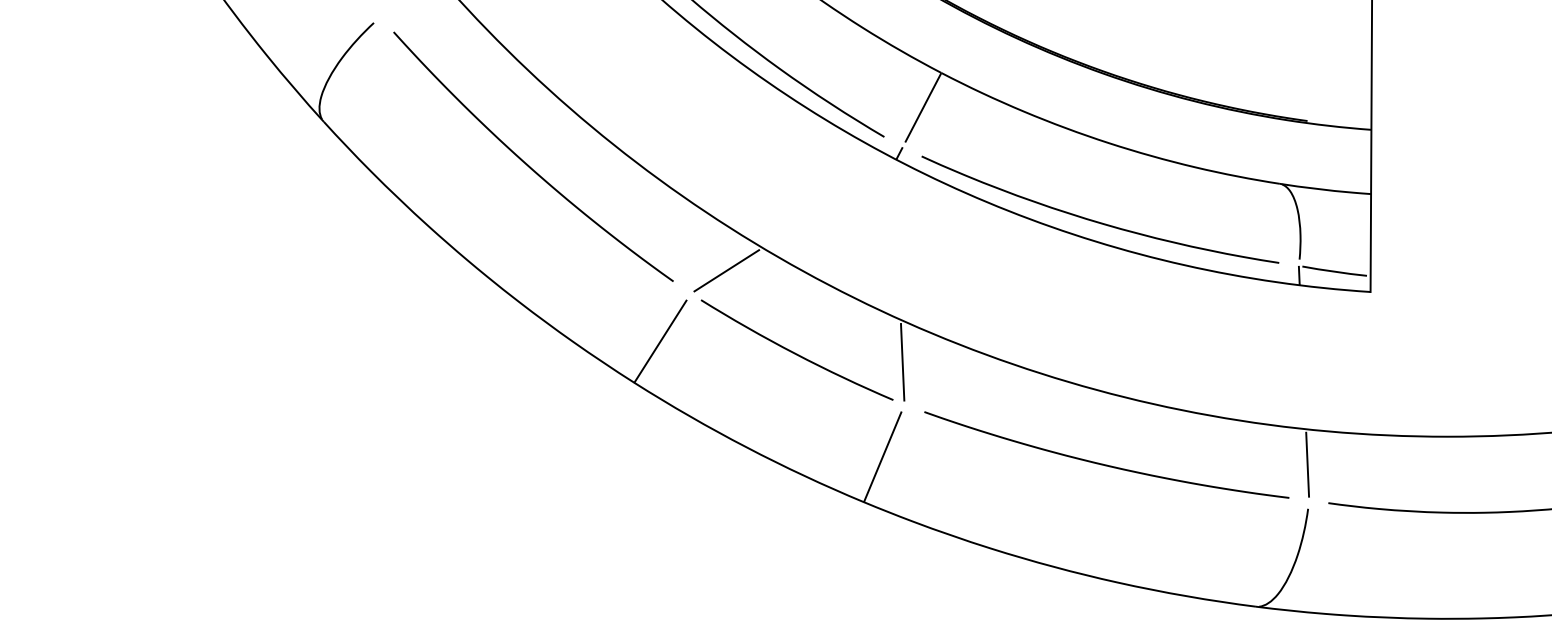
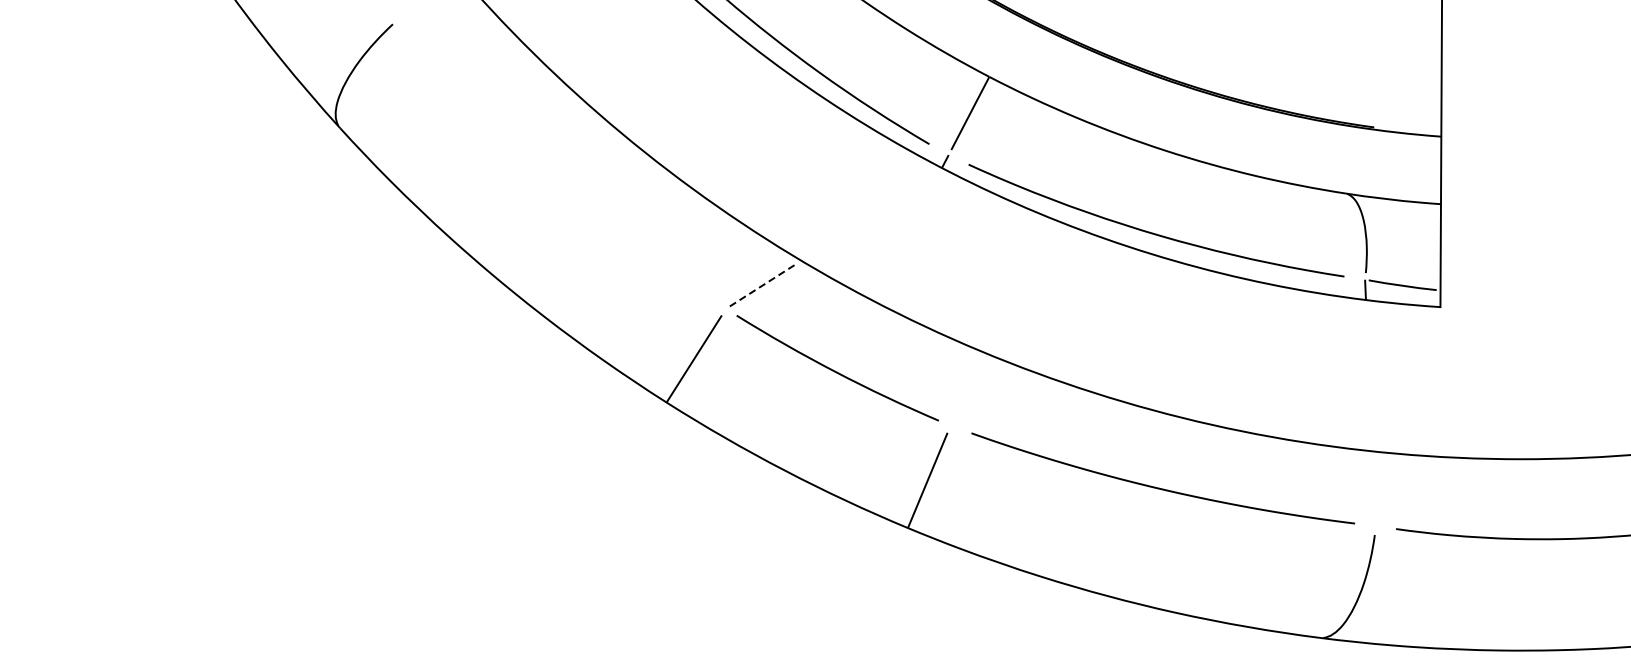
curve: (527, 163) -> (554, 172), removed
line: (727, 270) -> (764, 284), solid -> dashed
line: (902, 362) -> (948, 381), removed
line: (1307, 464) -> (1374, 488), removed

